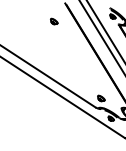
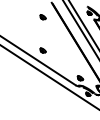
part: (54, 63) -> (43, 50), added

